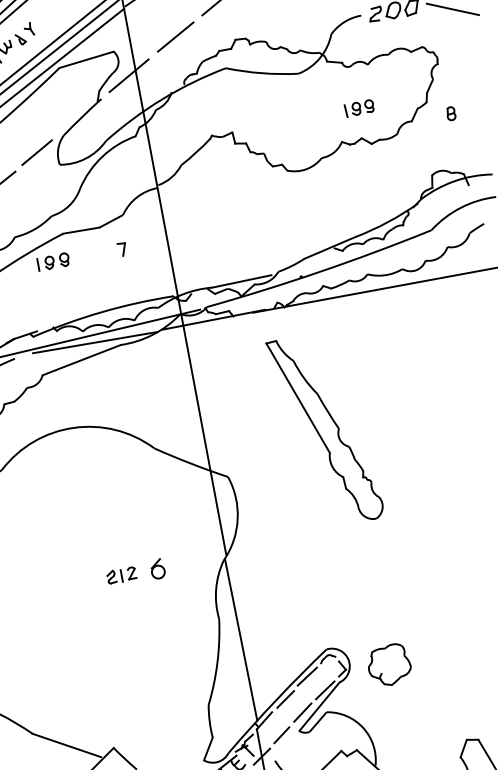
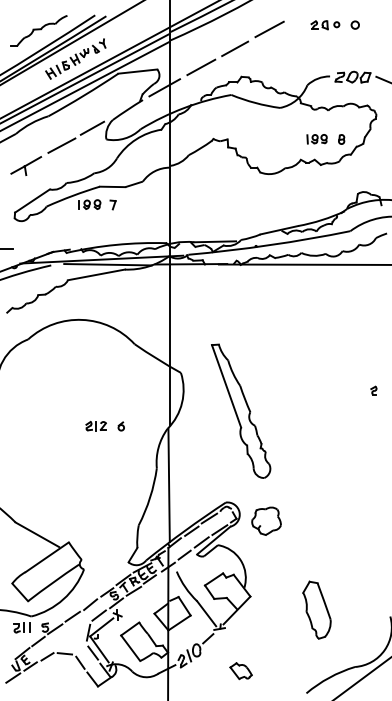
part: (450, 113) -> (341, 139), moved
part: (121, 249) -> (112, 204), moved
part: (325, 428) -> (241, 410), moved
part: (156, 569) -> (120, 426), size x0.62

